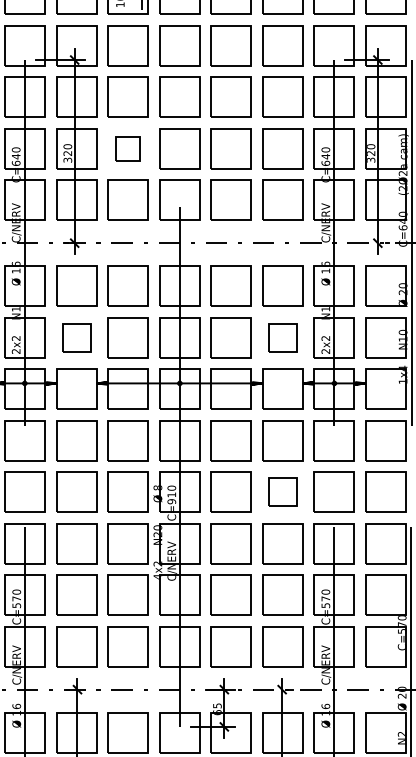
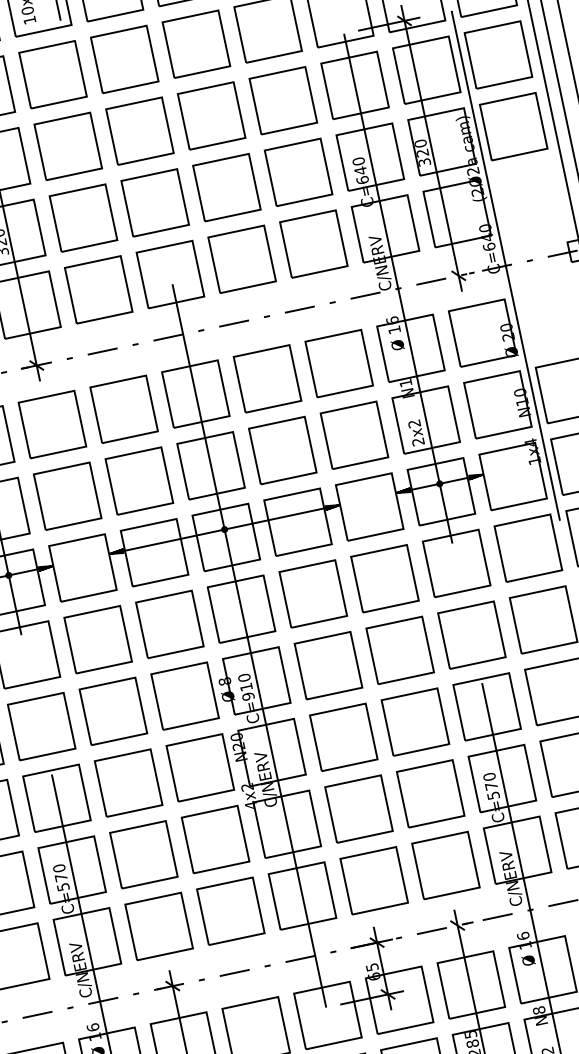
part: (127, 148) -> (82, 218), size x1.67
part: (76, 337) -> (67, 496), size x1.43
part: (282, 337) -> (353, 435), size x1.43
part: (282, 491) -> (399, 649), size x1.43

